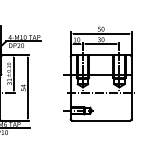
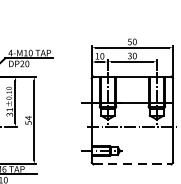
line: (101, 120) -> (132, 164), solid -> dashed

